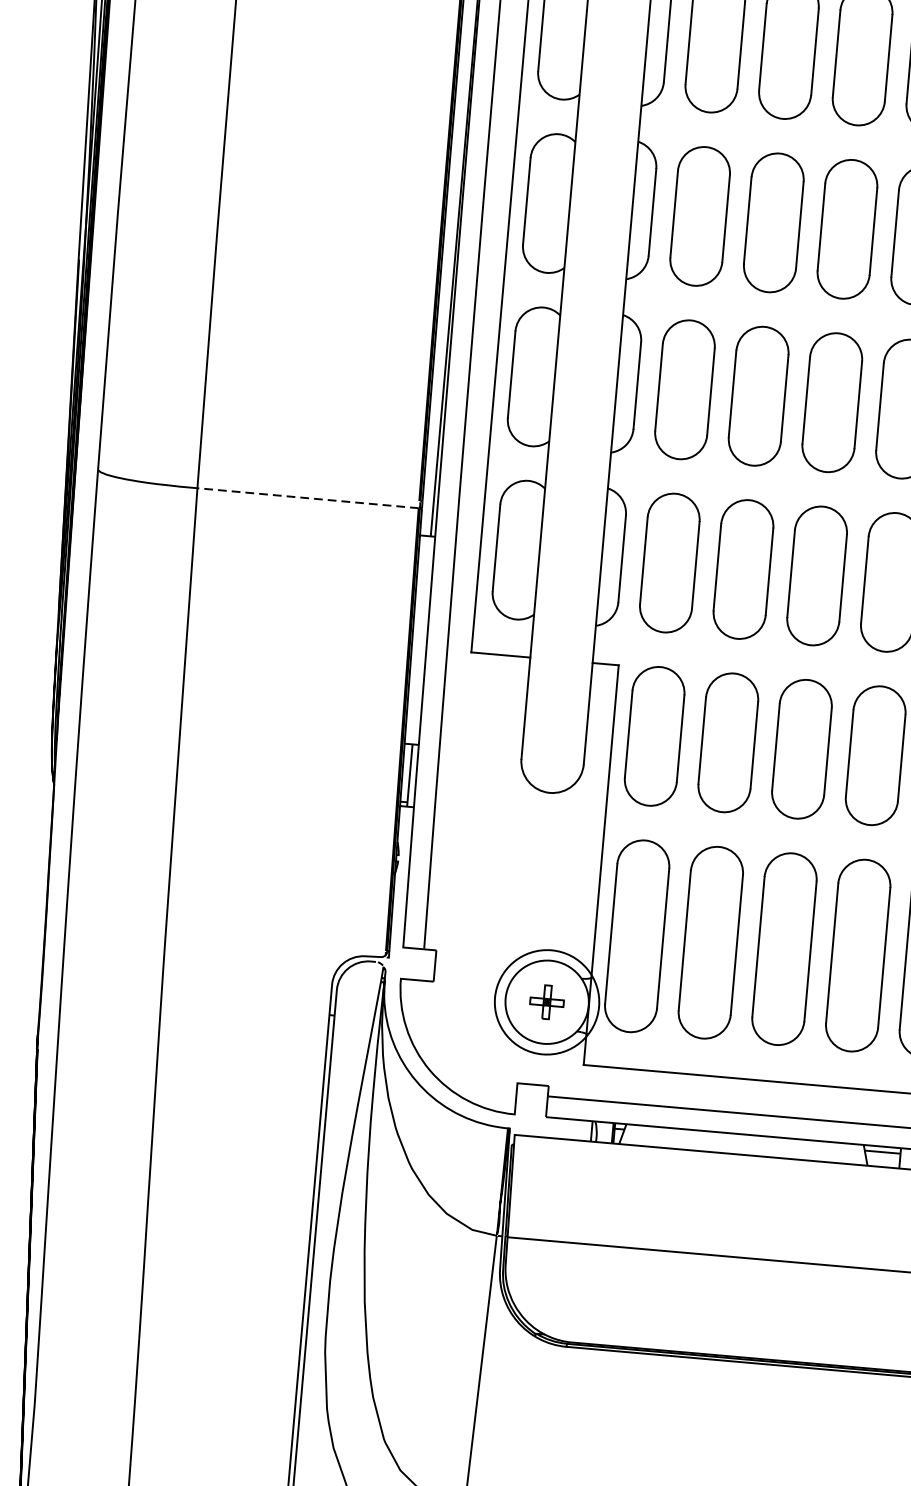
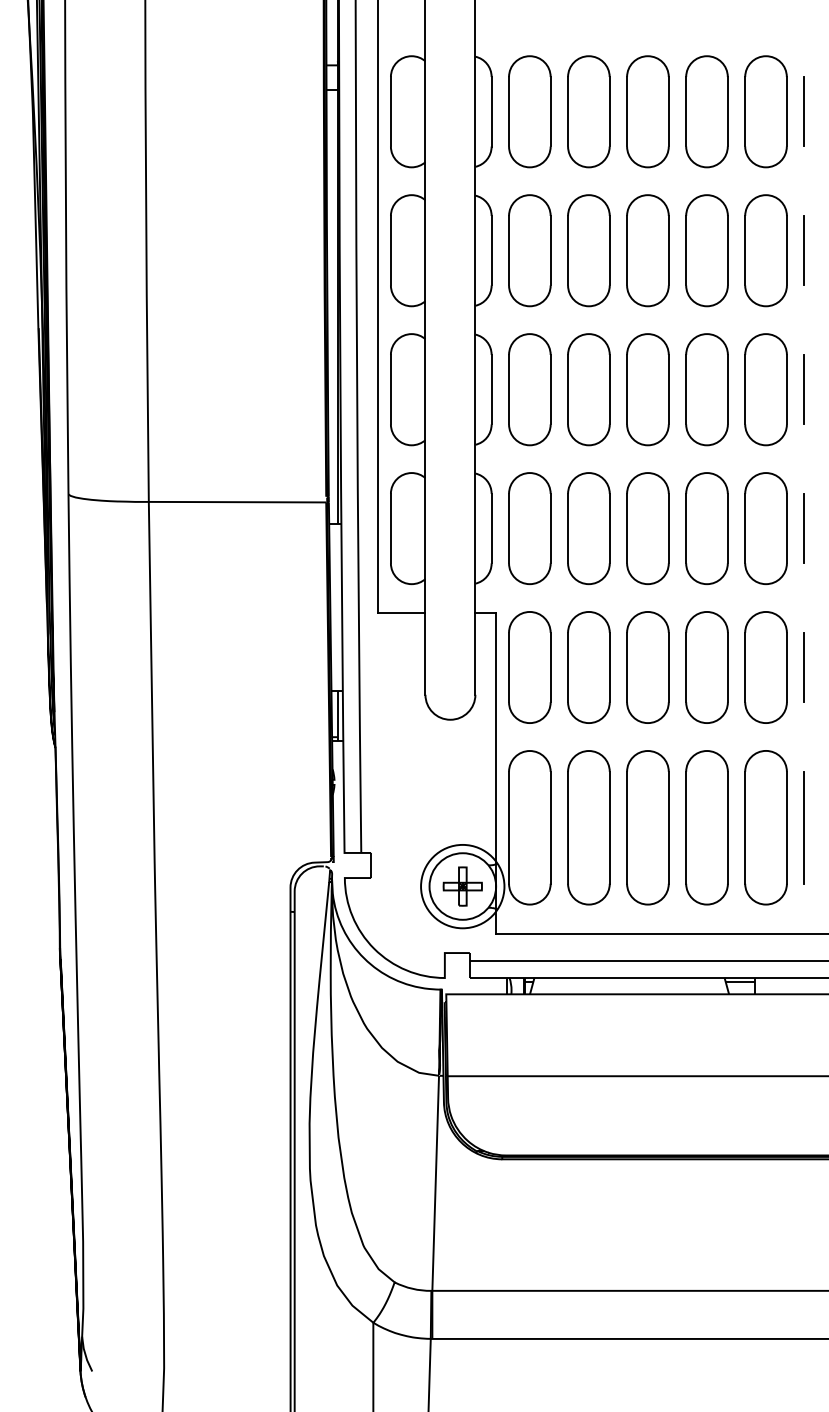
line: (307, 498) -> (237, 502), dashed -> solid
part: (546, 1002) -> (462, 886), size x1.43

